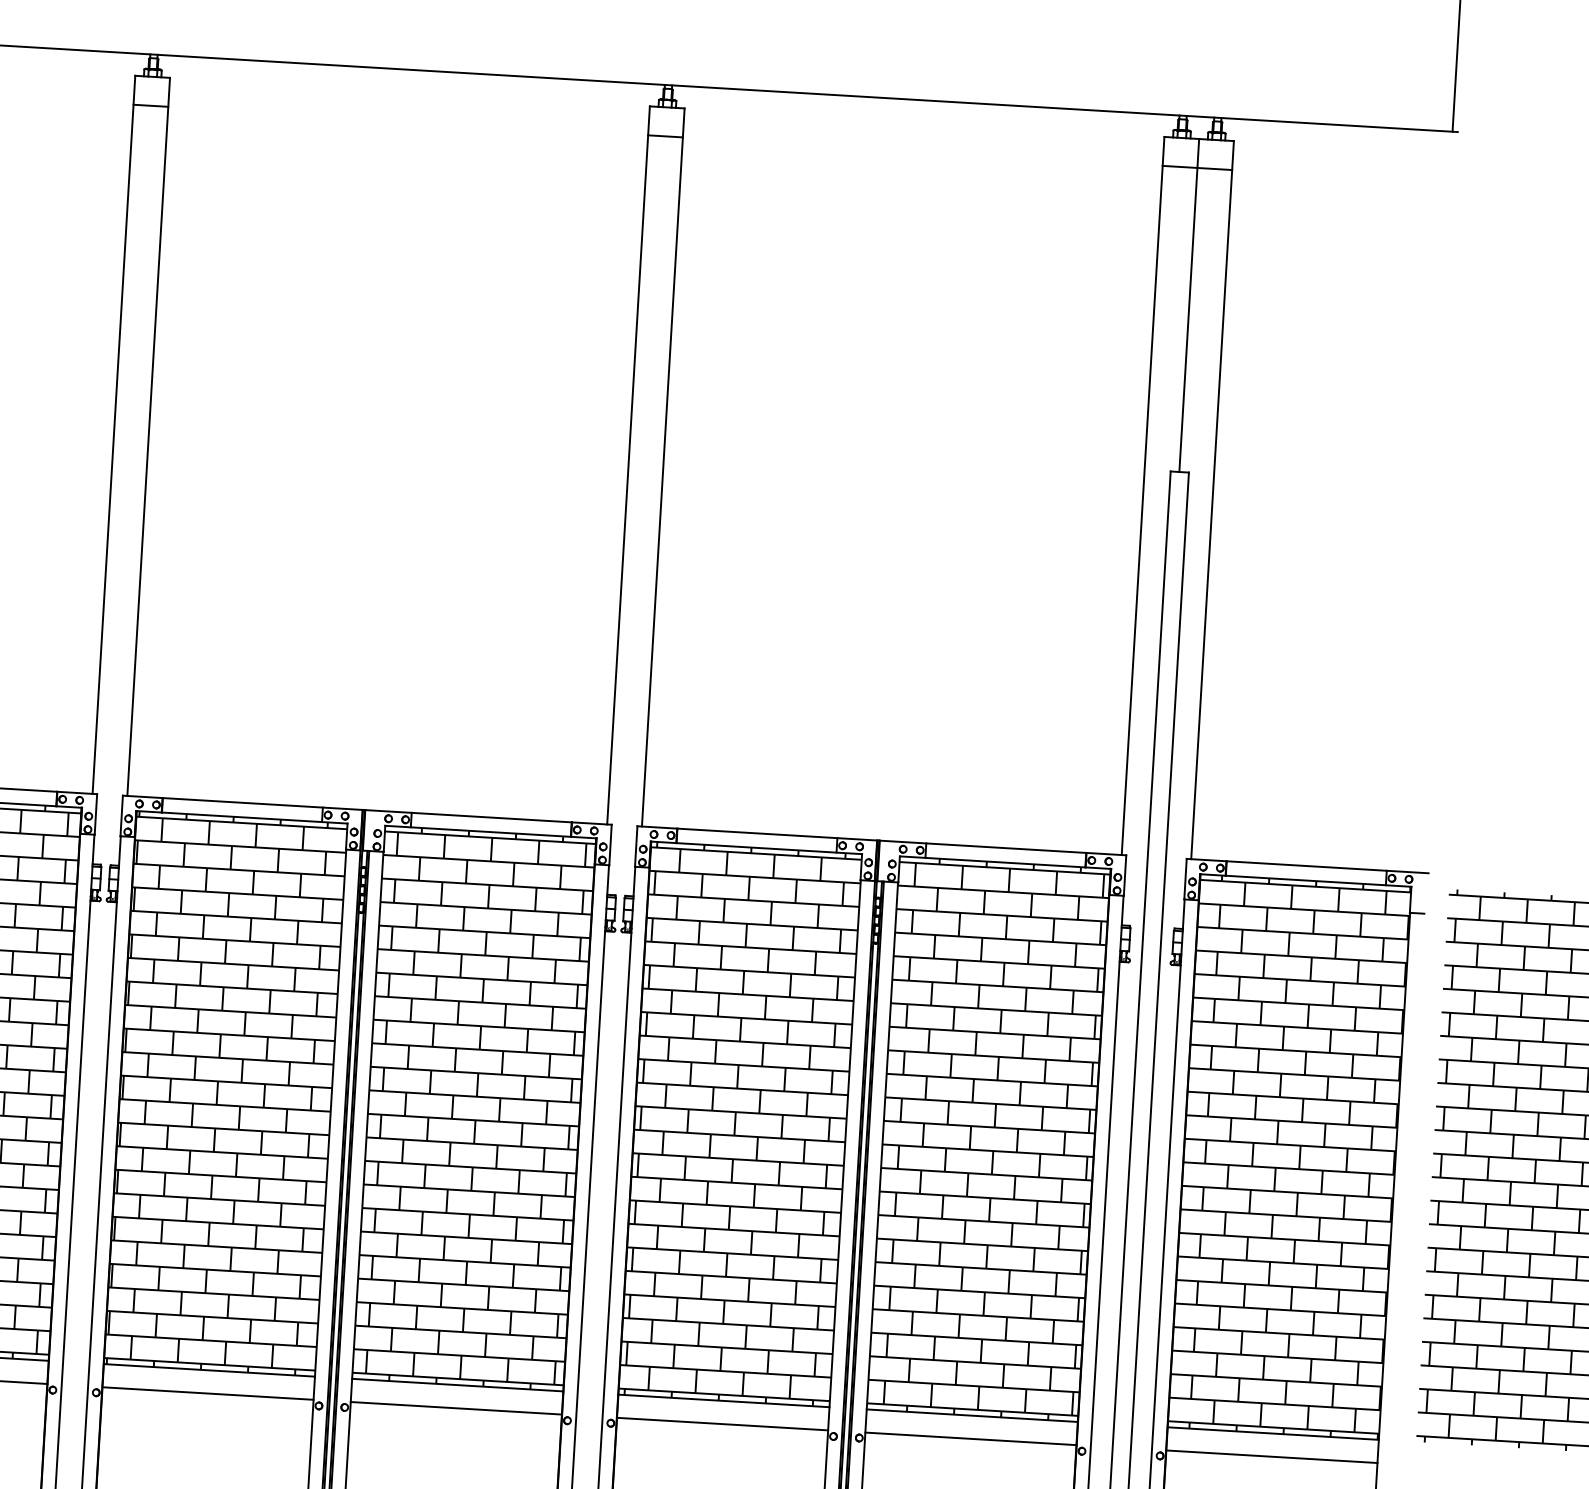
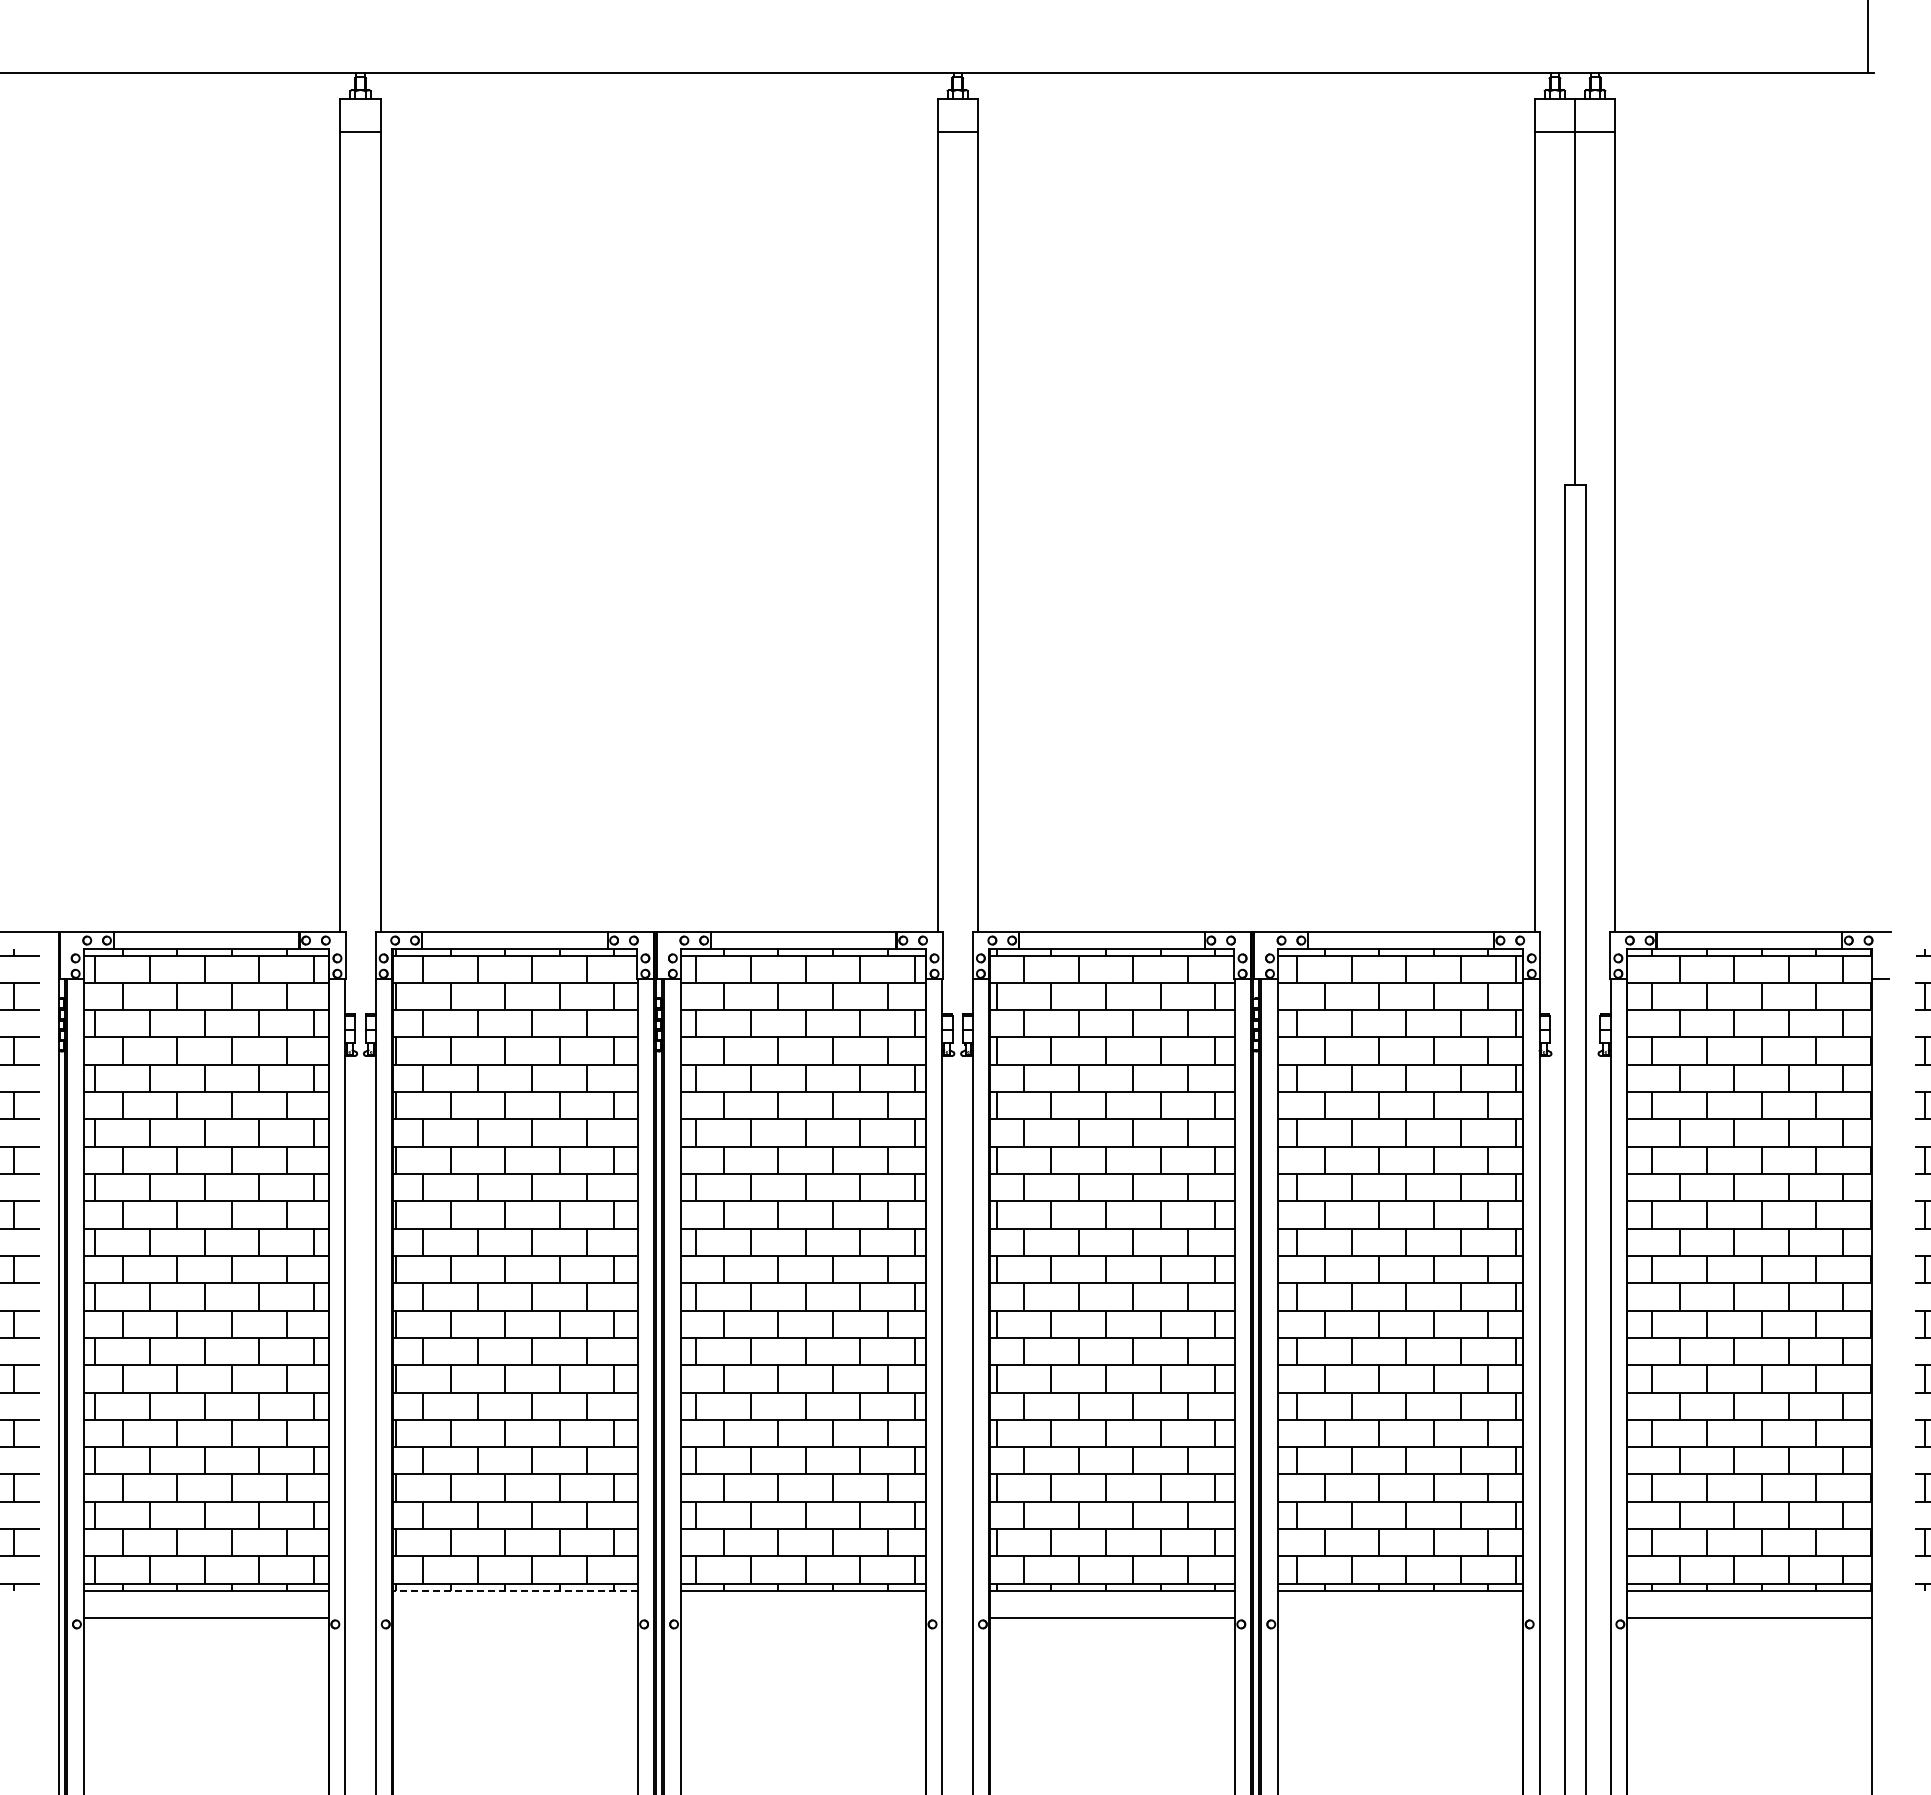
line: (208, 1370) -> (514, 1590), solid -> dashed
line: (207, 1393) -> (514, 1617), removed
line: (455, 1408) -> (802, 1617), removed
line: (970, 1438) -> (1399, 1617), removed

